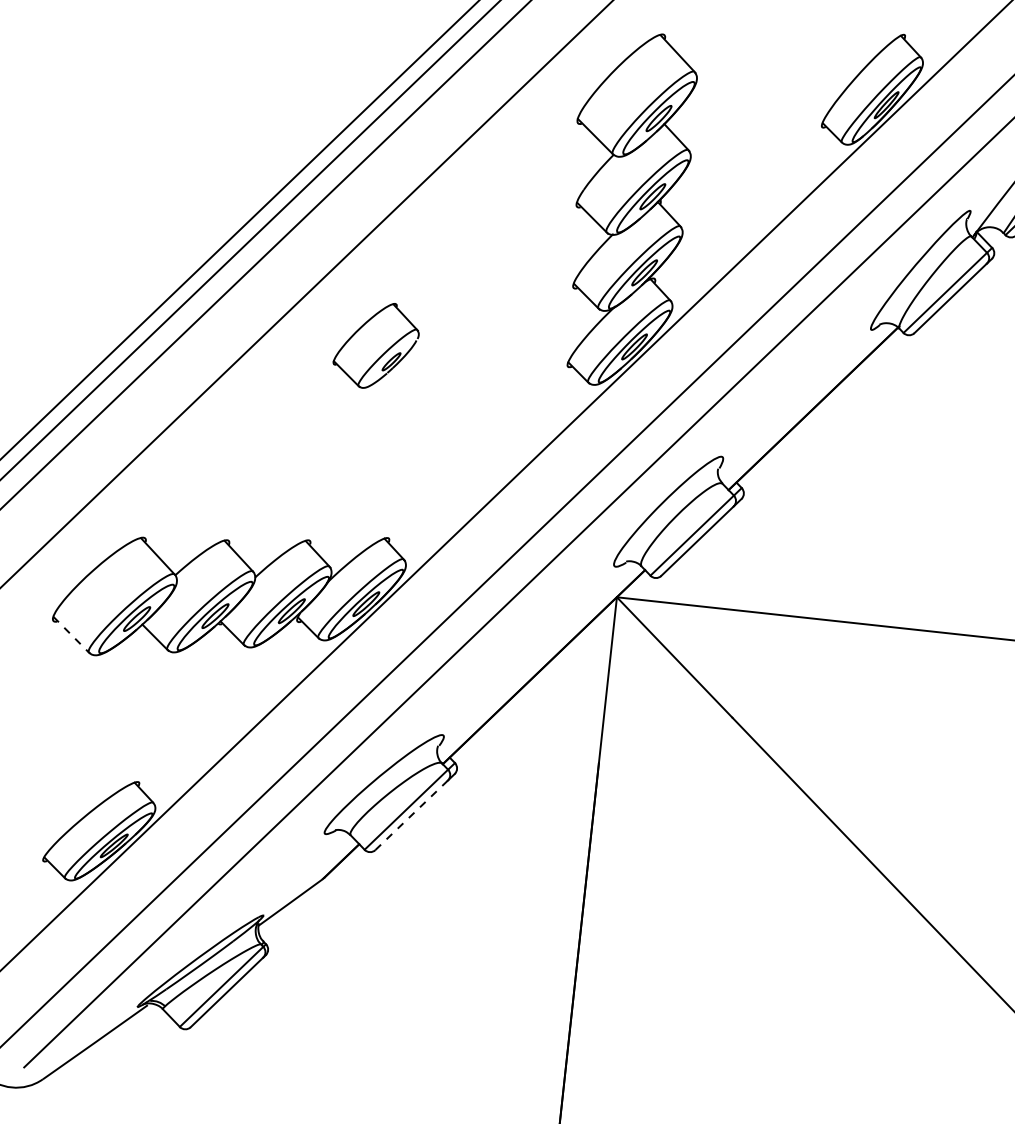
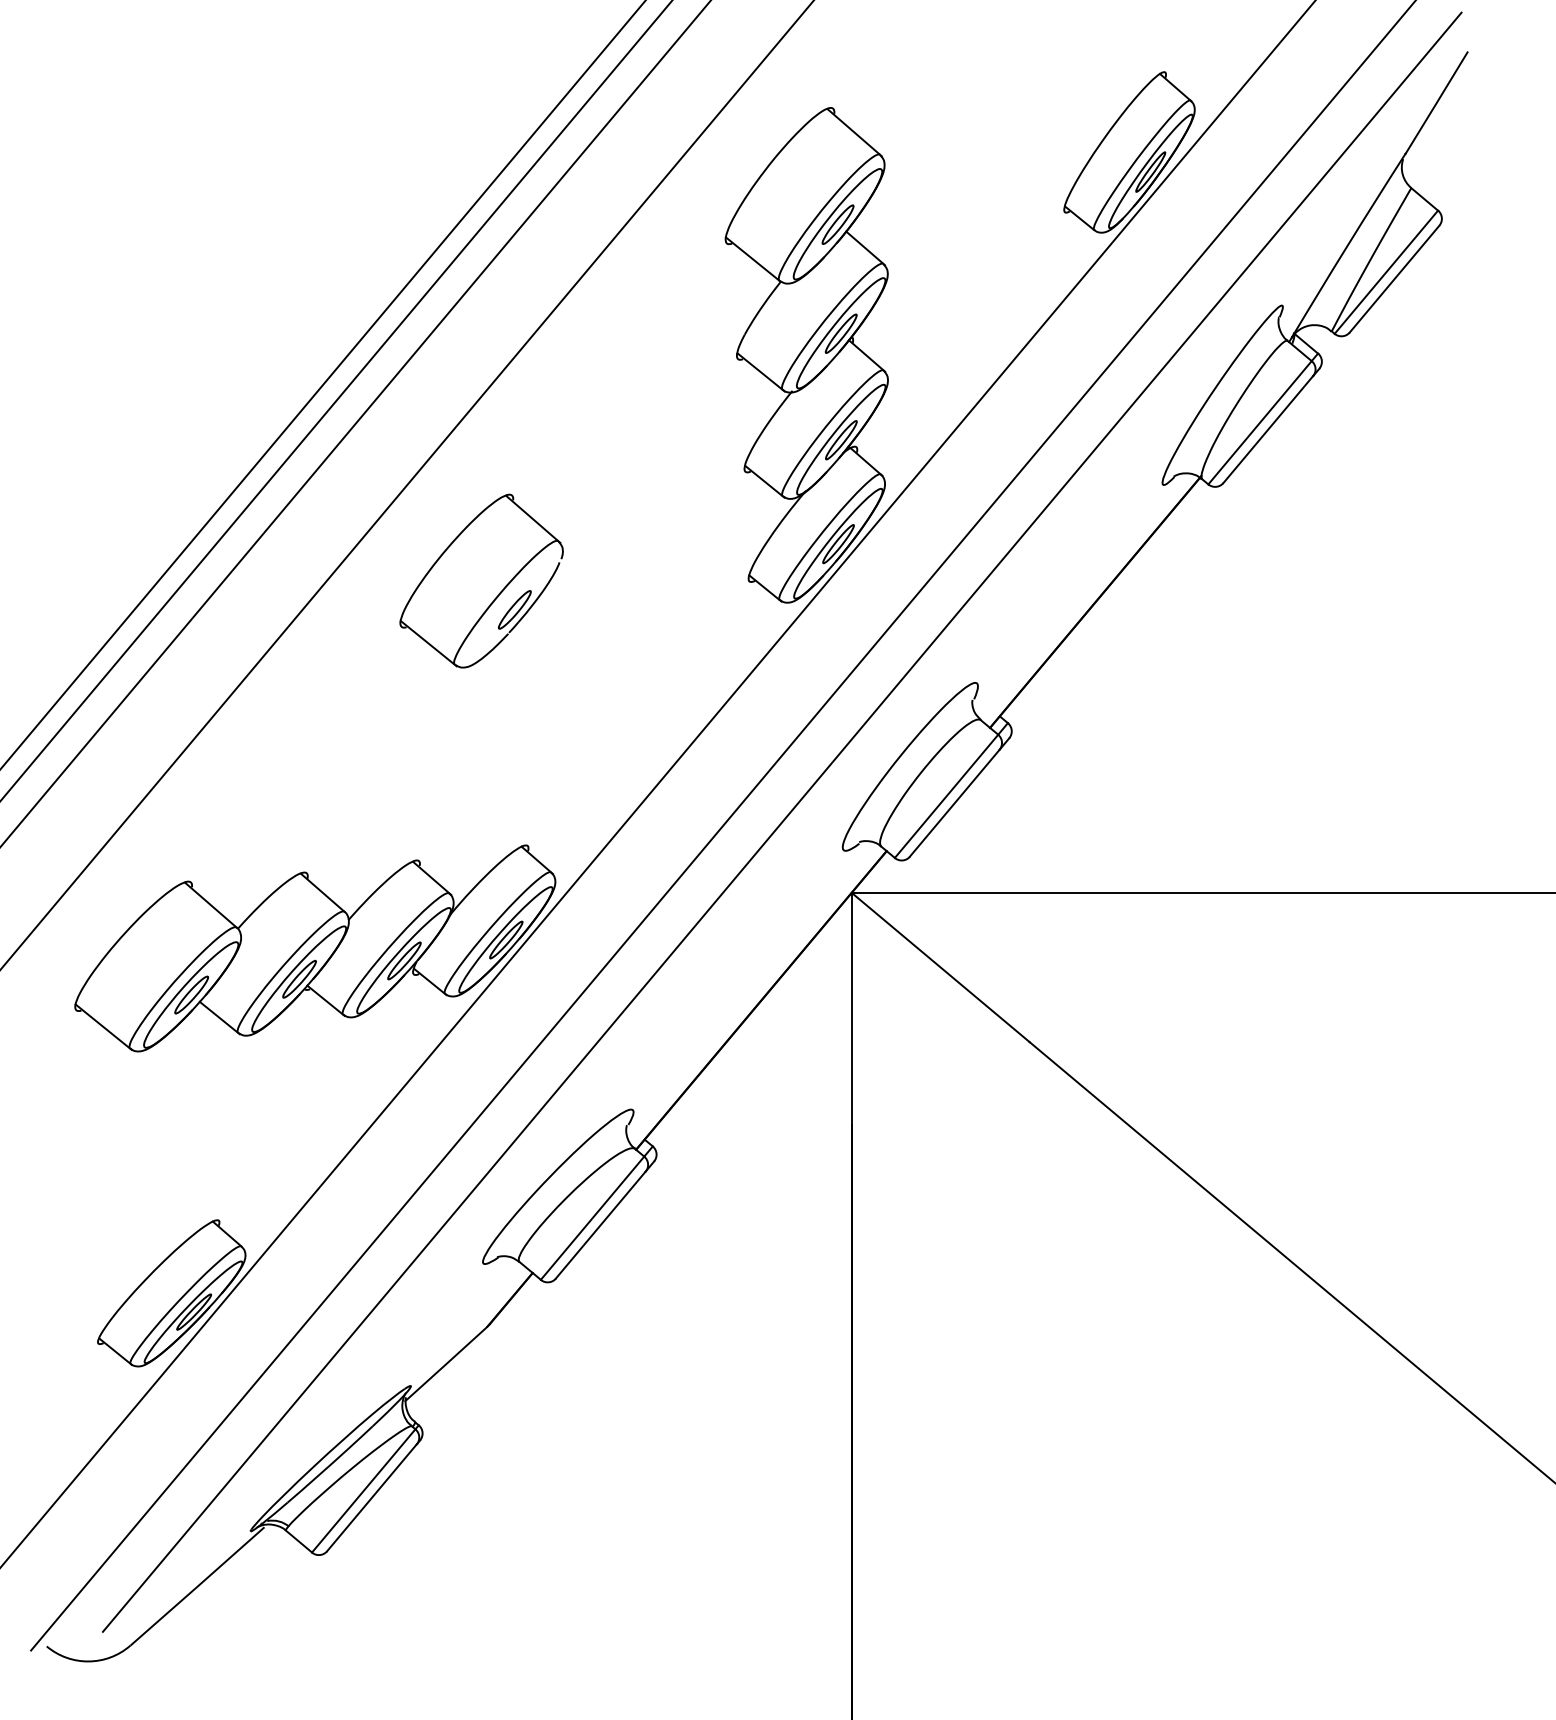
part: (376, 345) -> (481, 580), size x1.43
line: (72, 635) -> (104, 1027), dashed -> solid
line: (411, 815) -> (600, 1225), dashed -> solid

